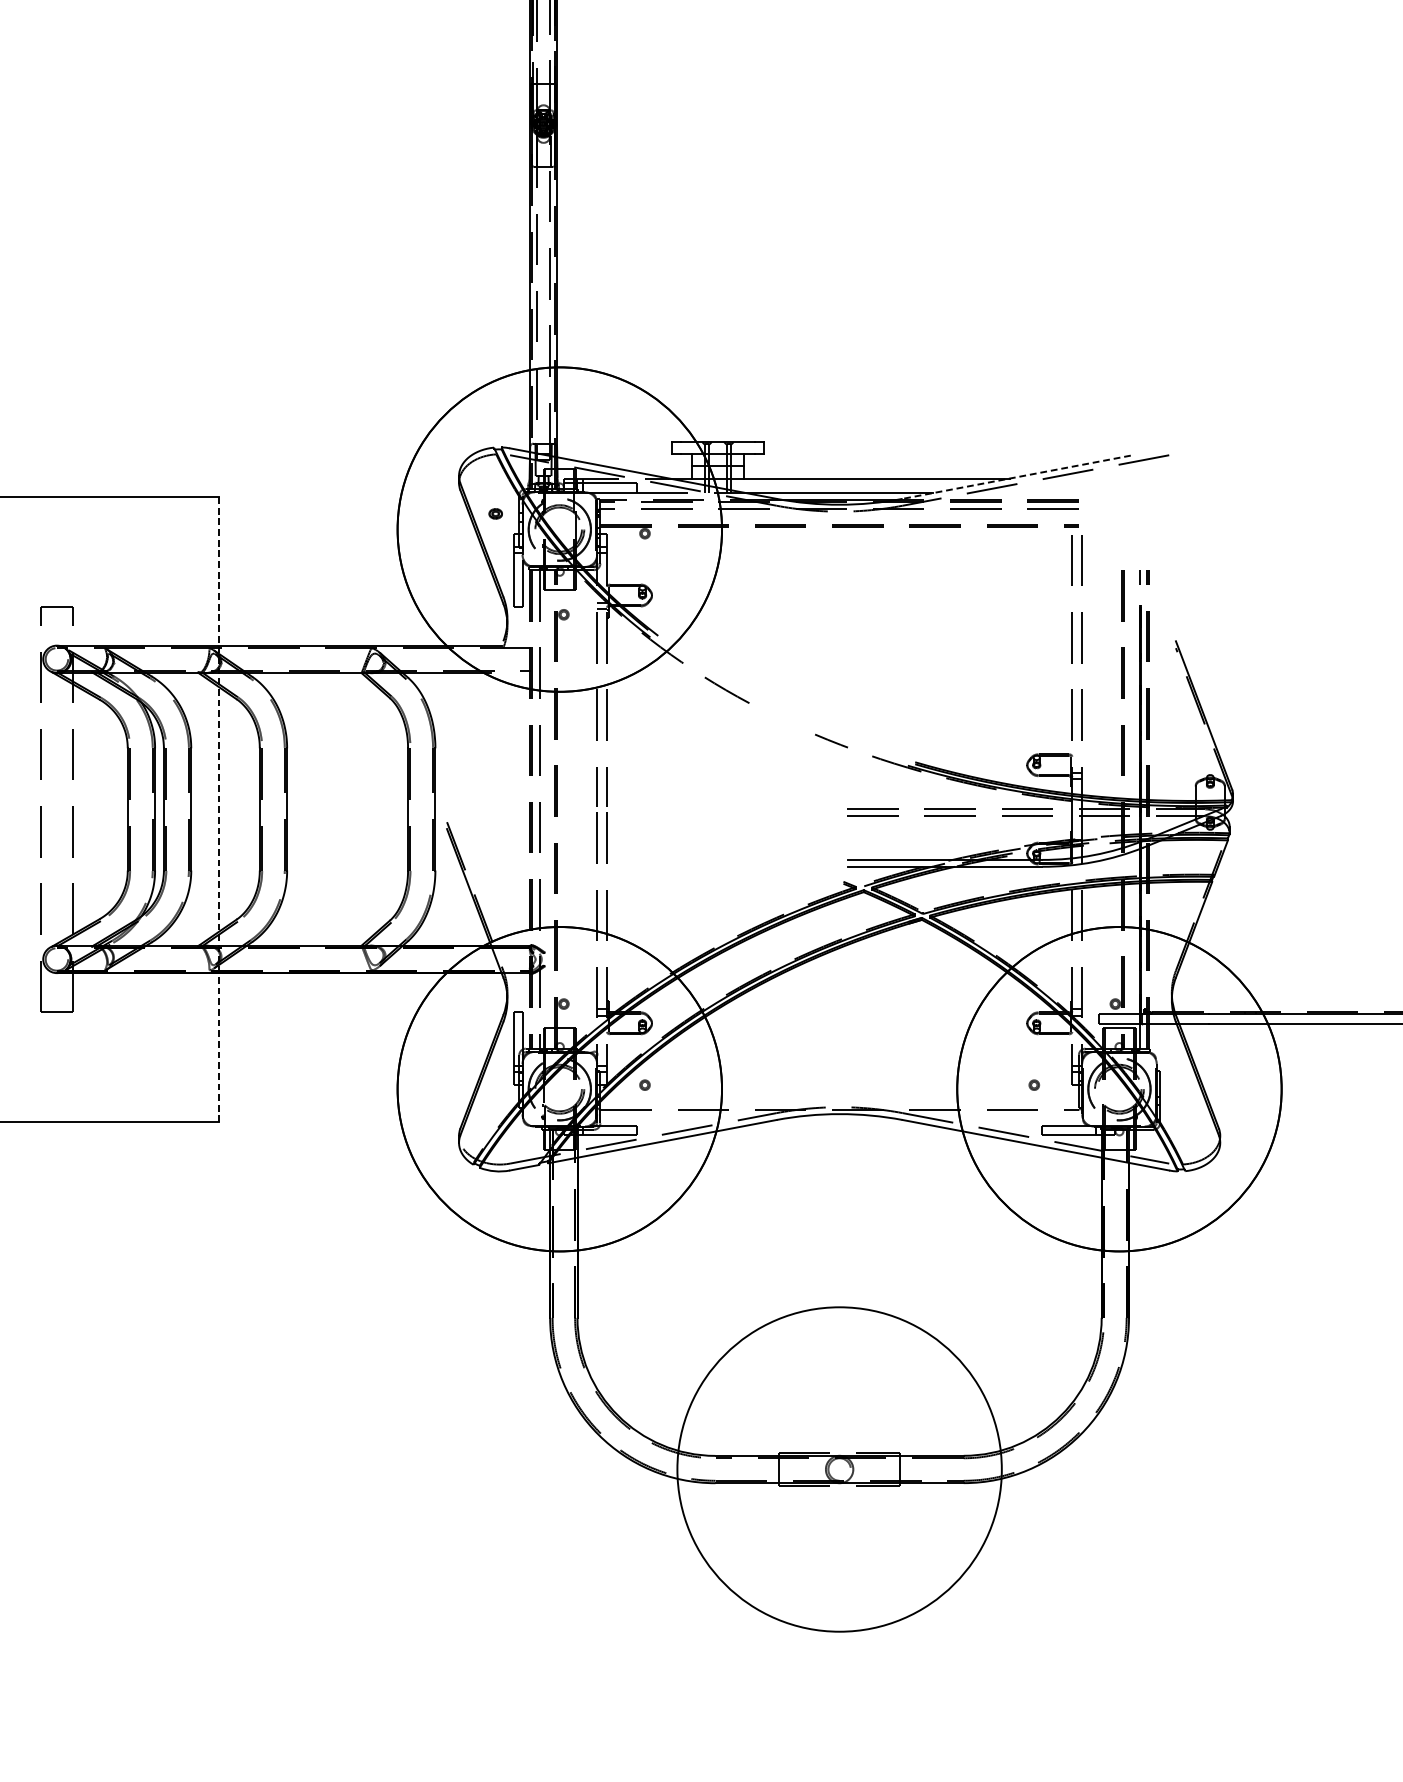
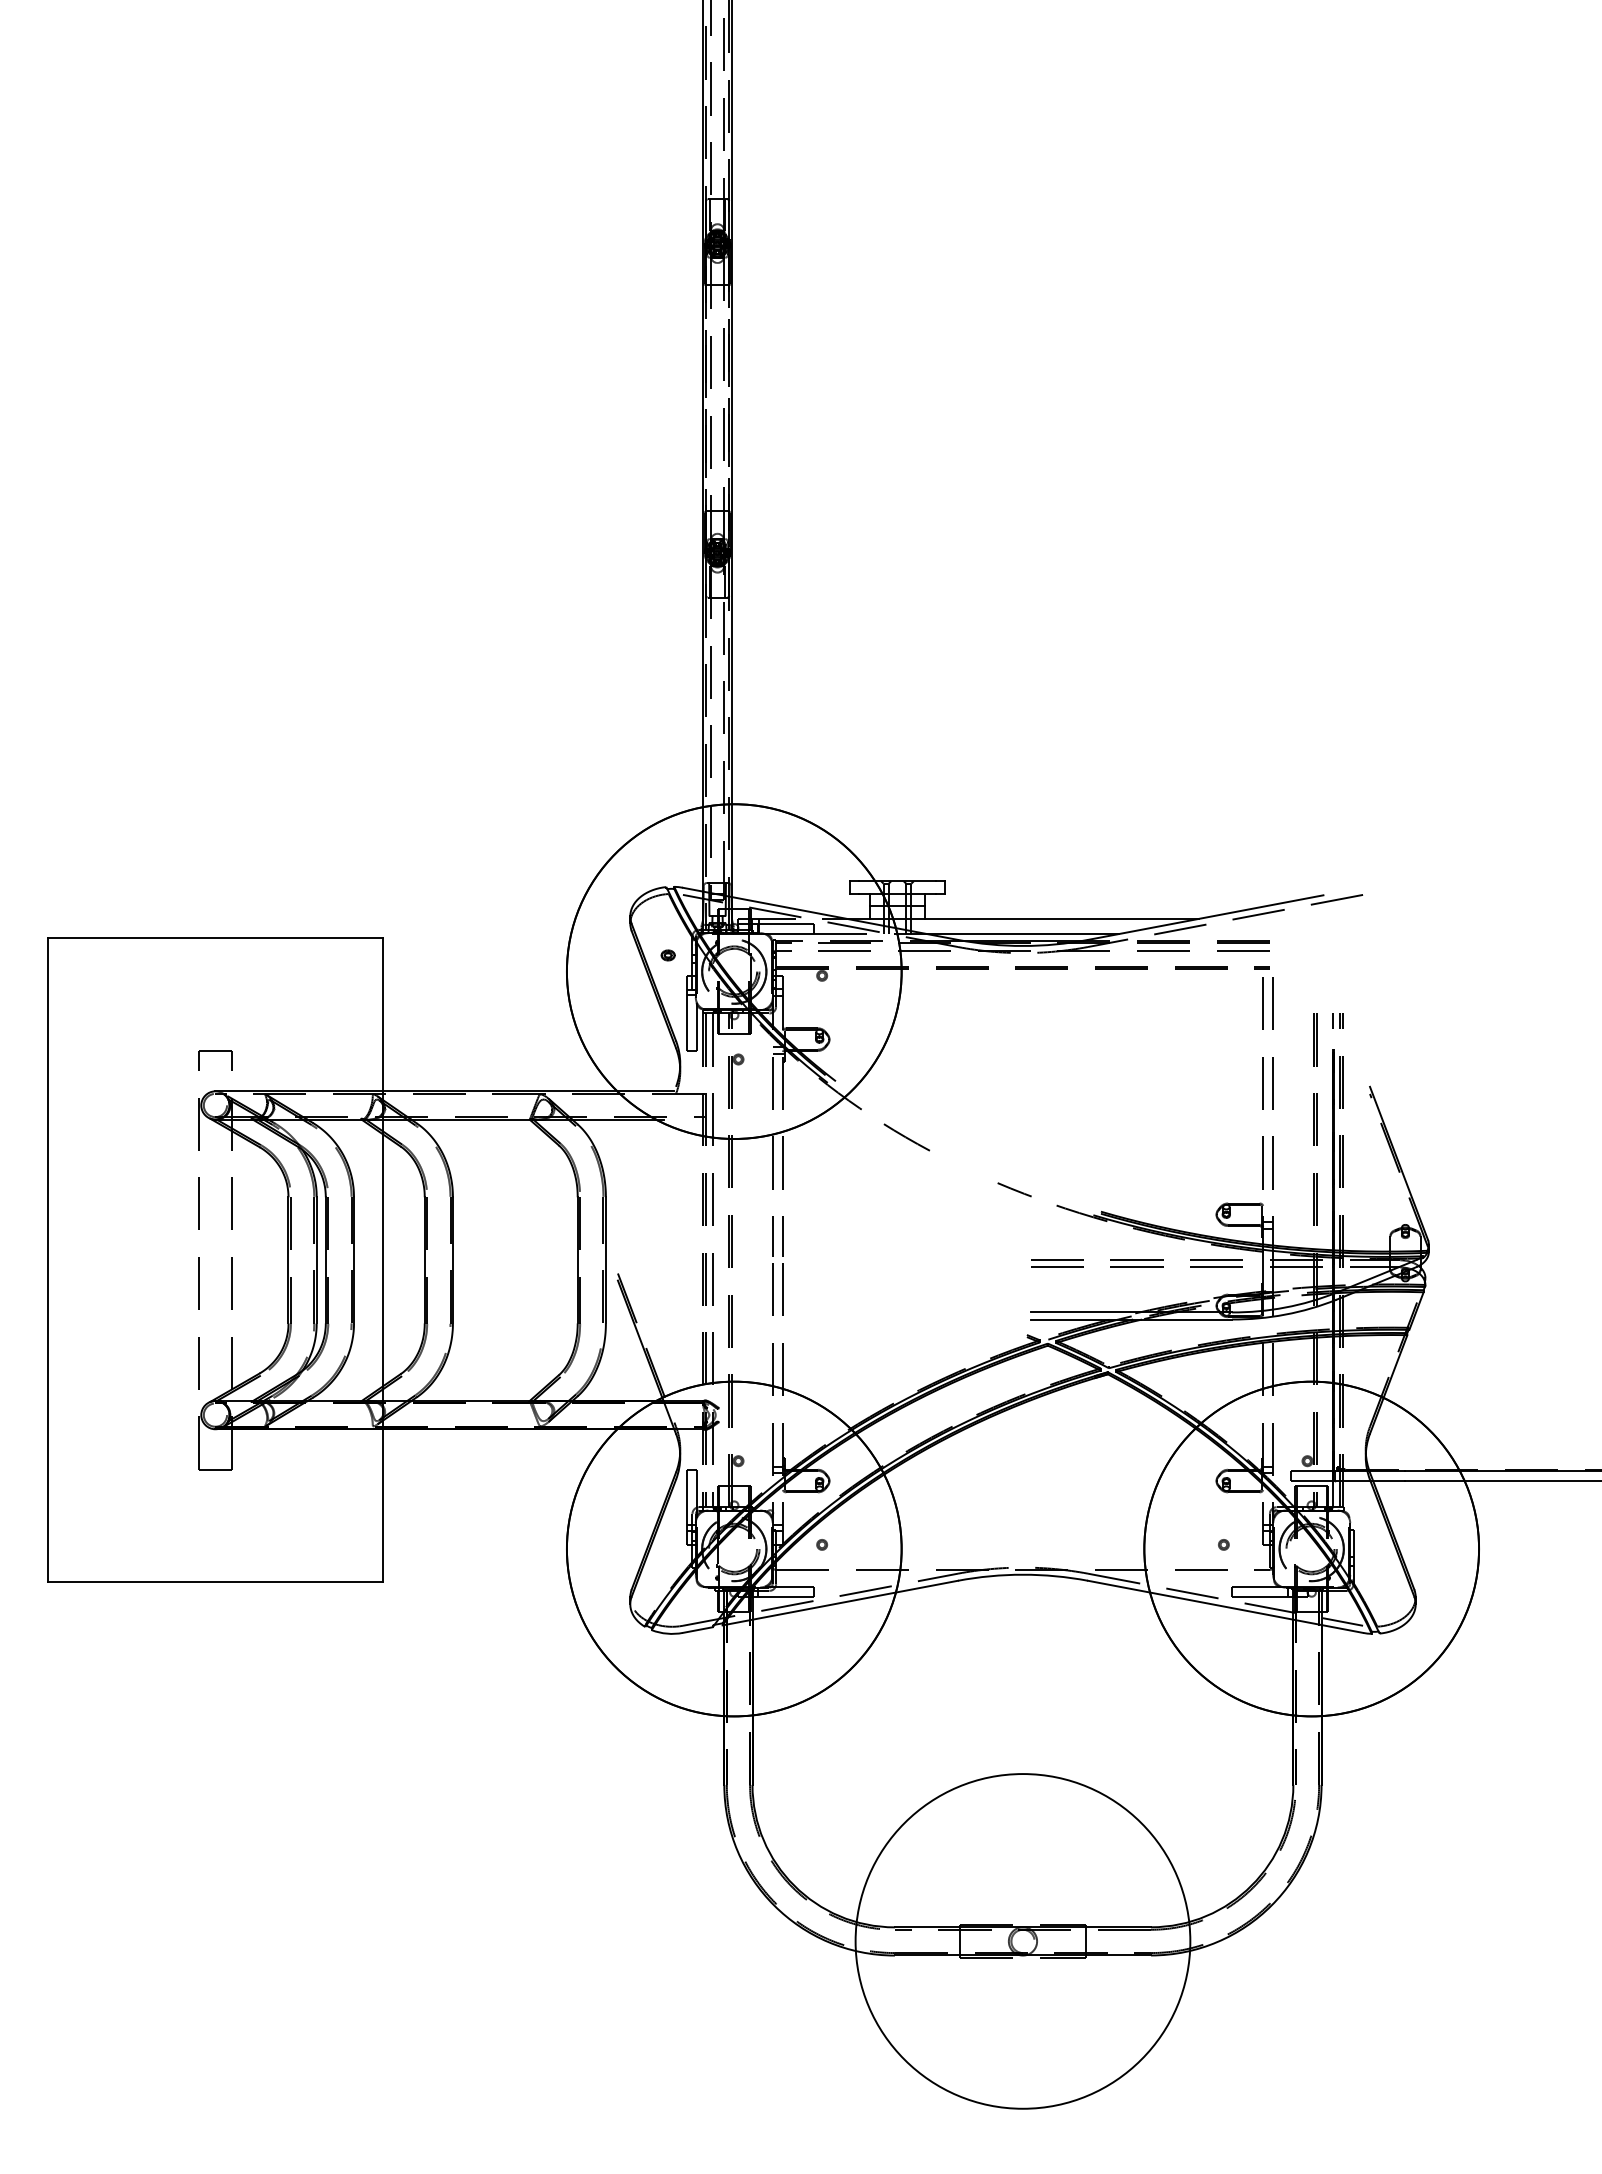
line: (1016, 477) -> (1205, 917), dashed -> solid
line: (218, 809) -> (382, 1260), dashed -> solid

